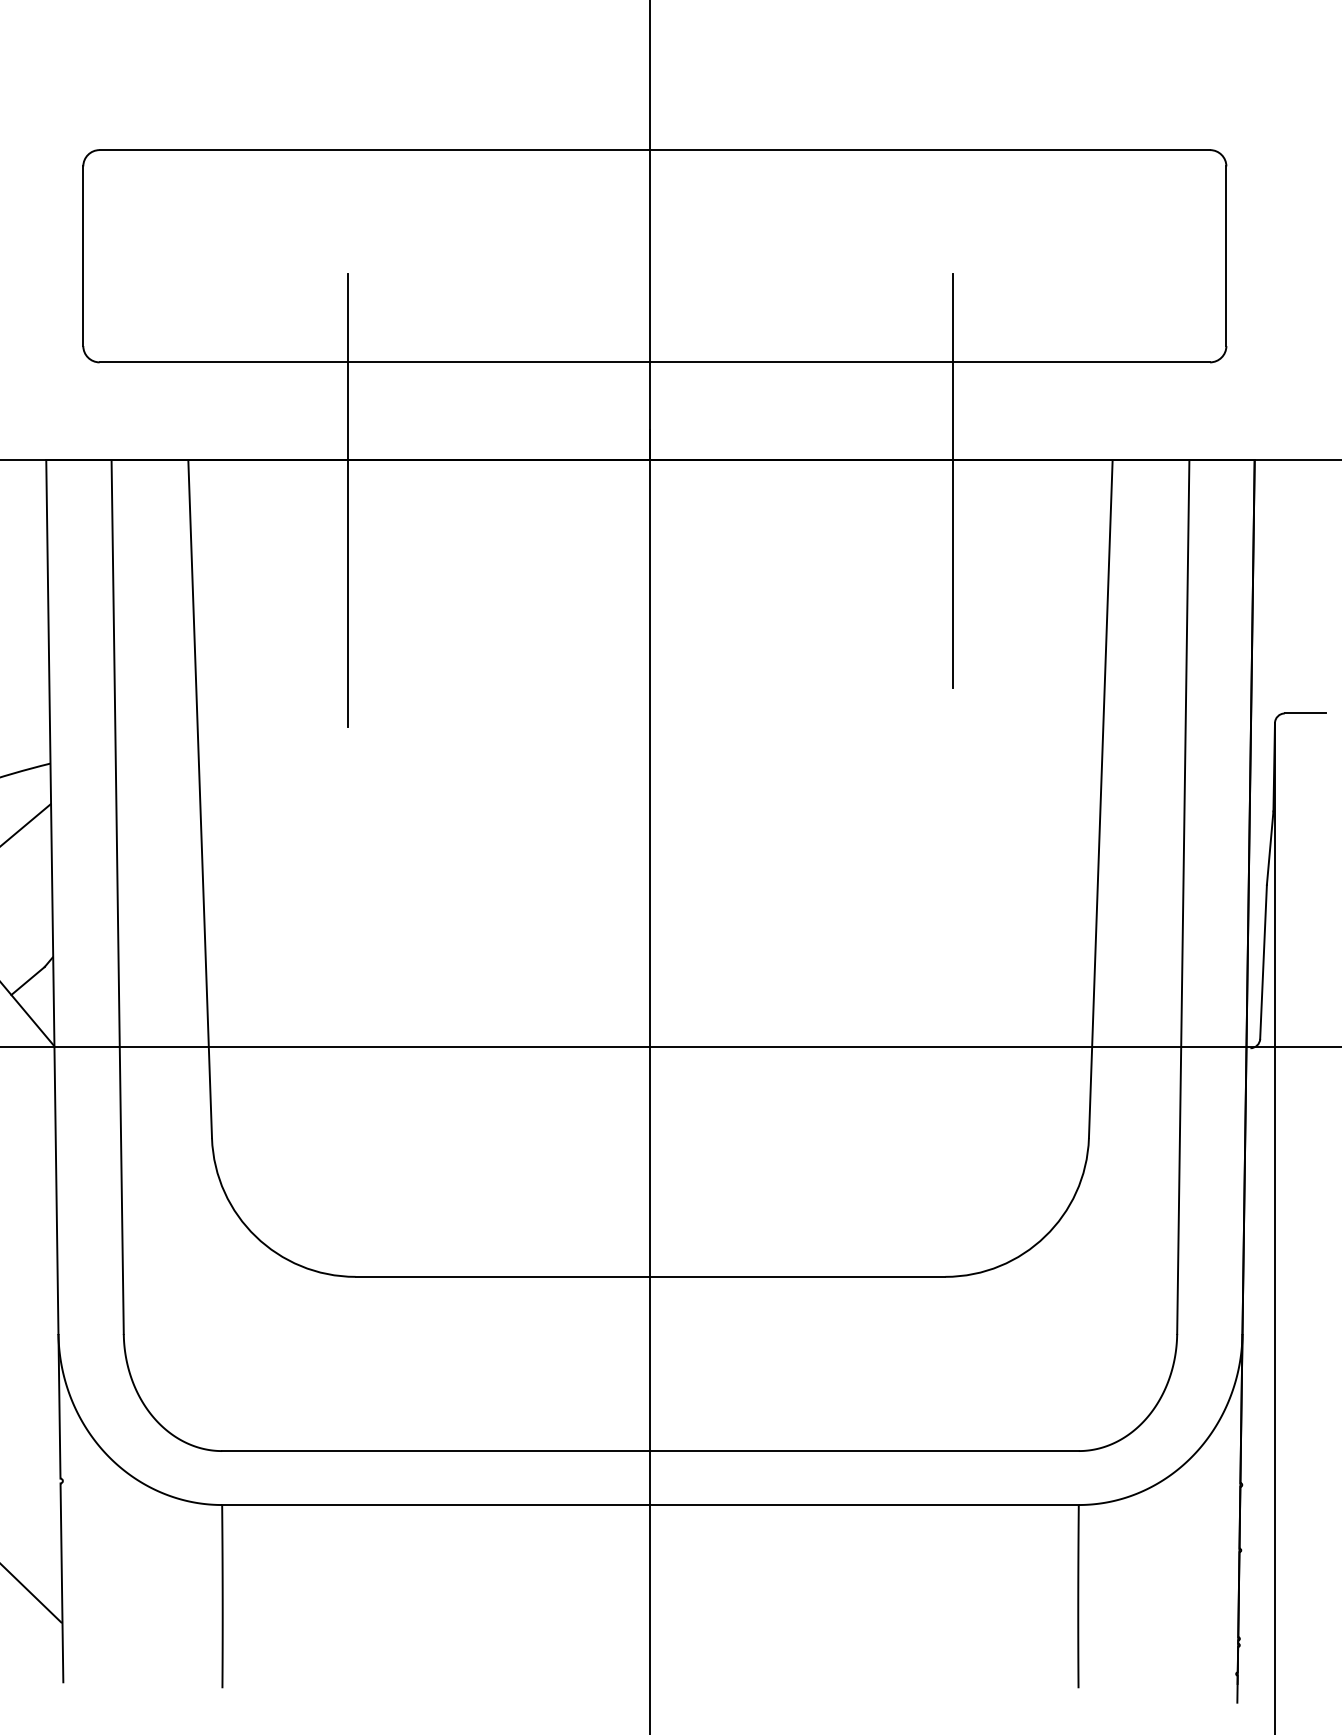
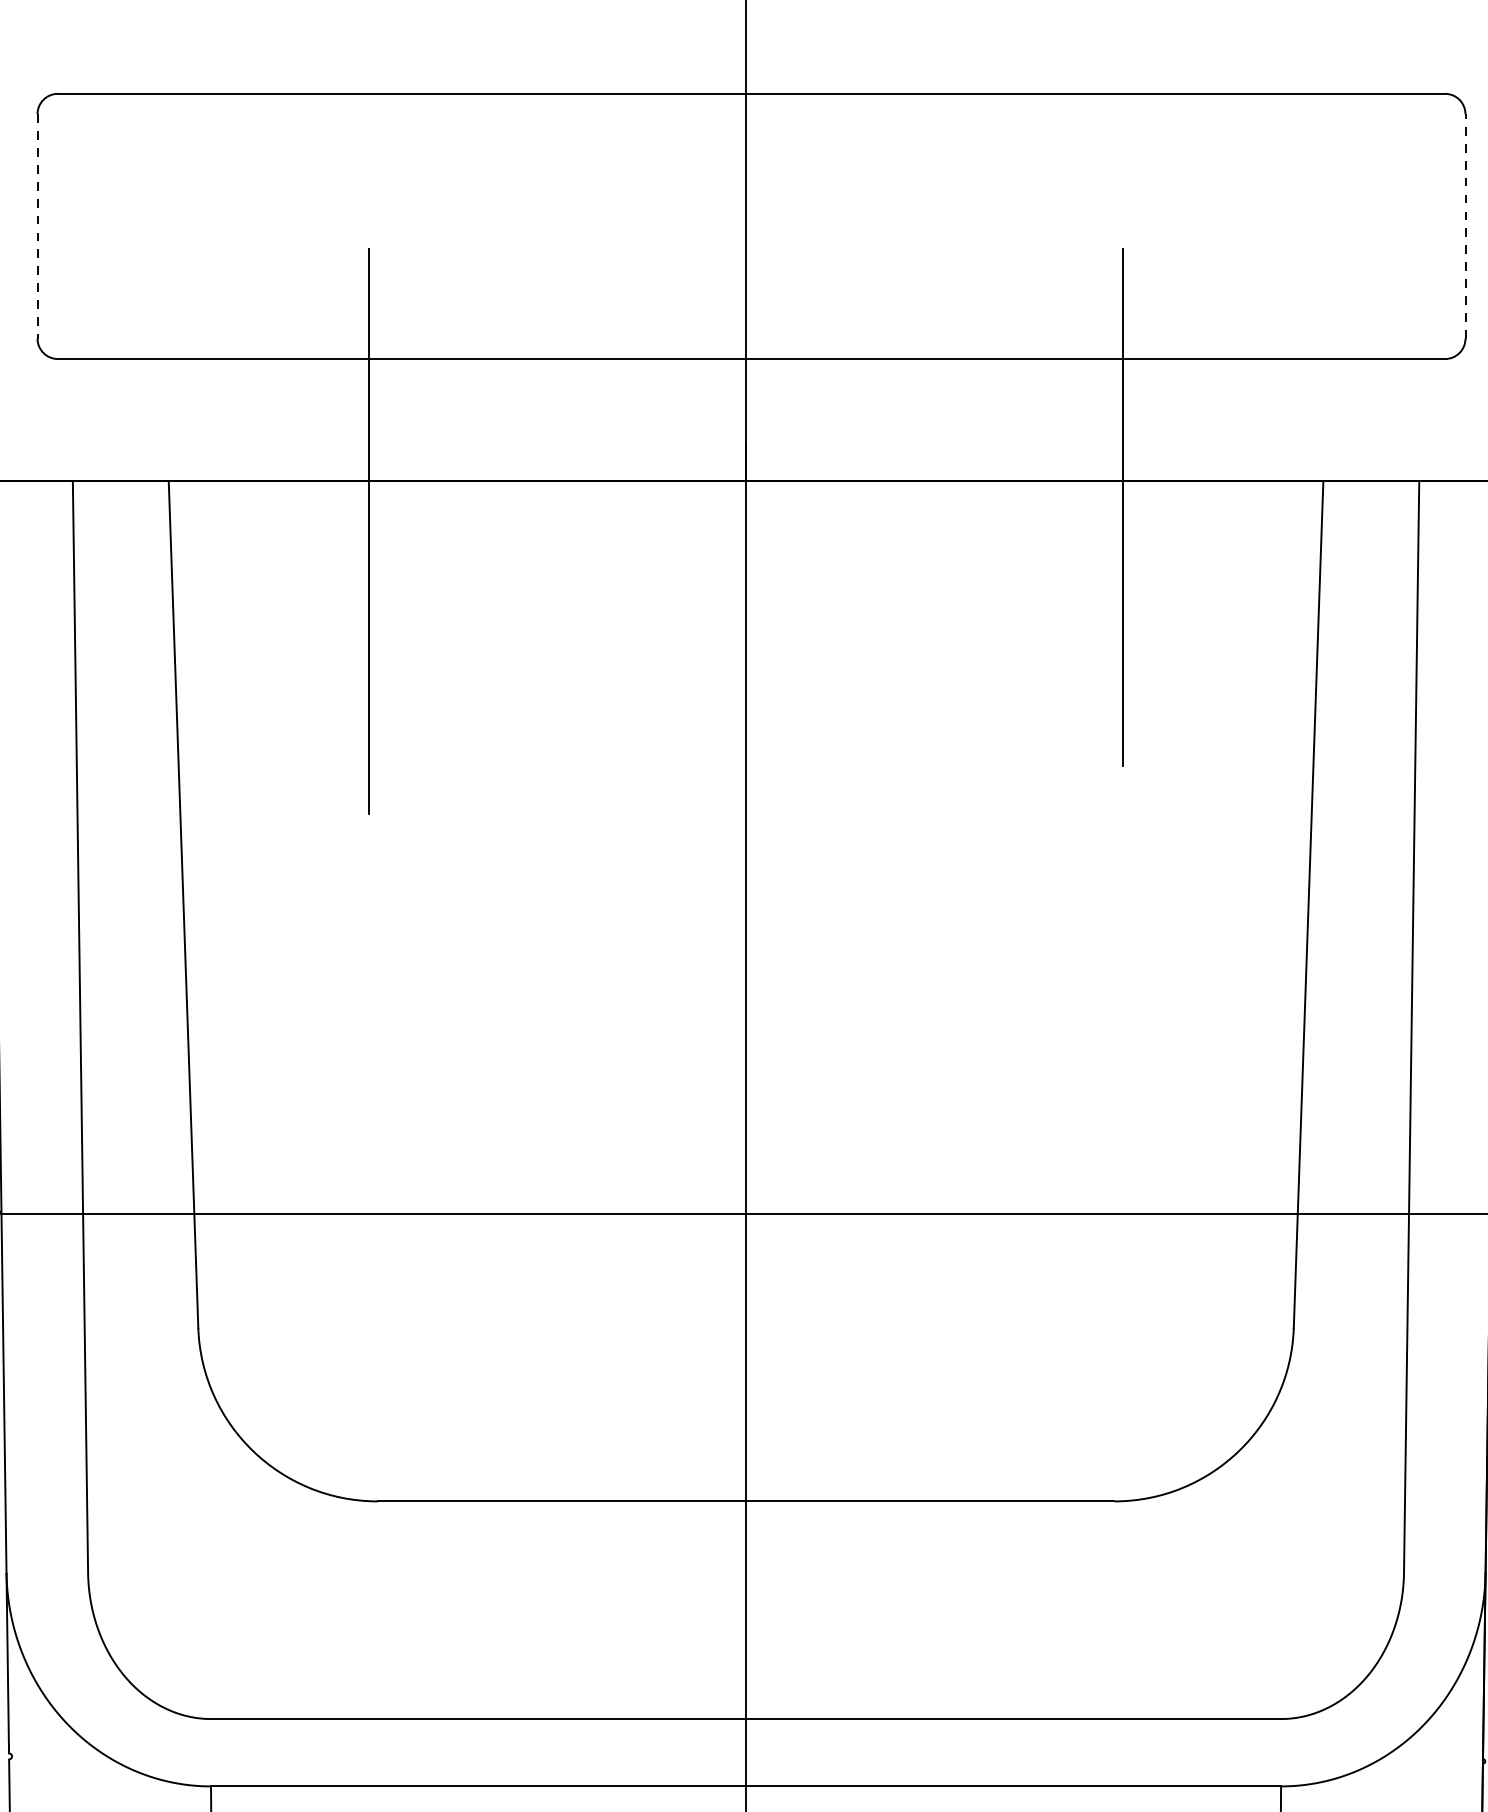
line: (83, 256) -> (37, 226), solid -> dashed
line: (1226, 256) -> (1465, 226), solid -> dashed

